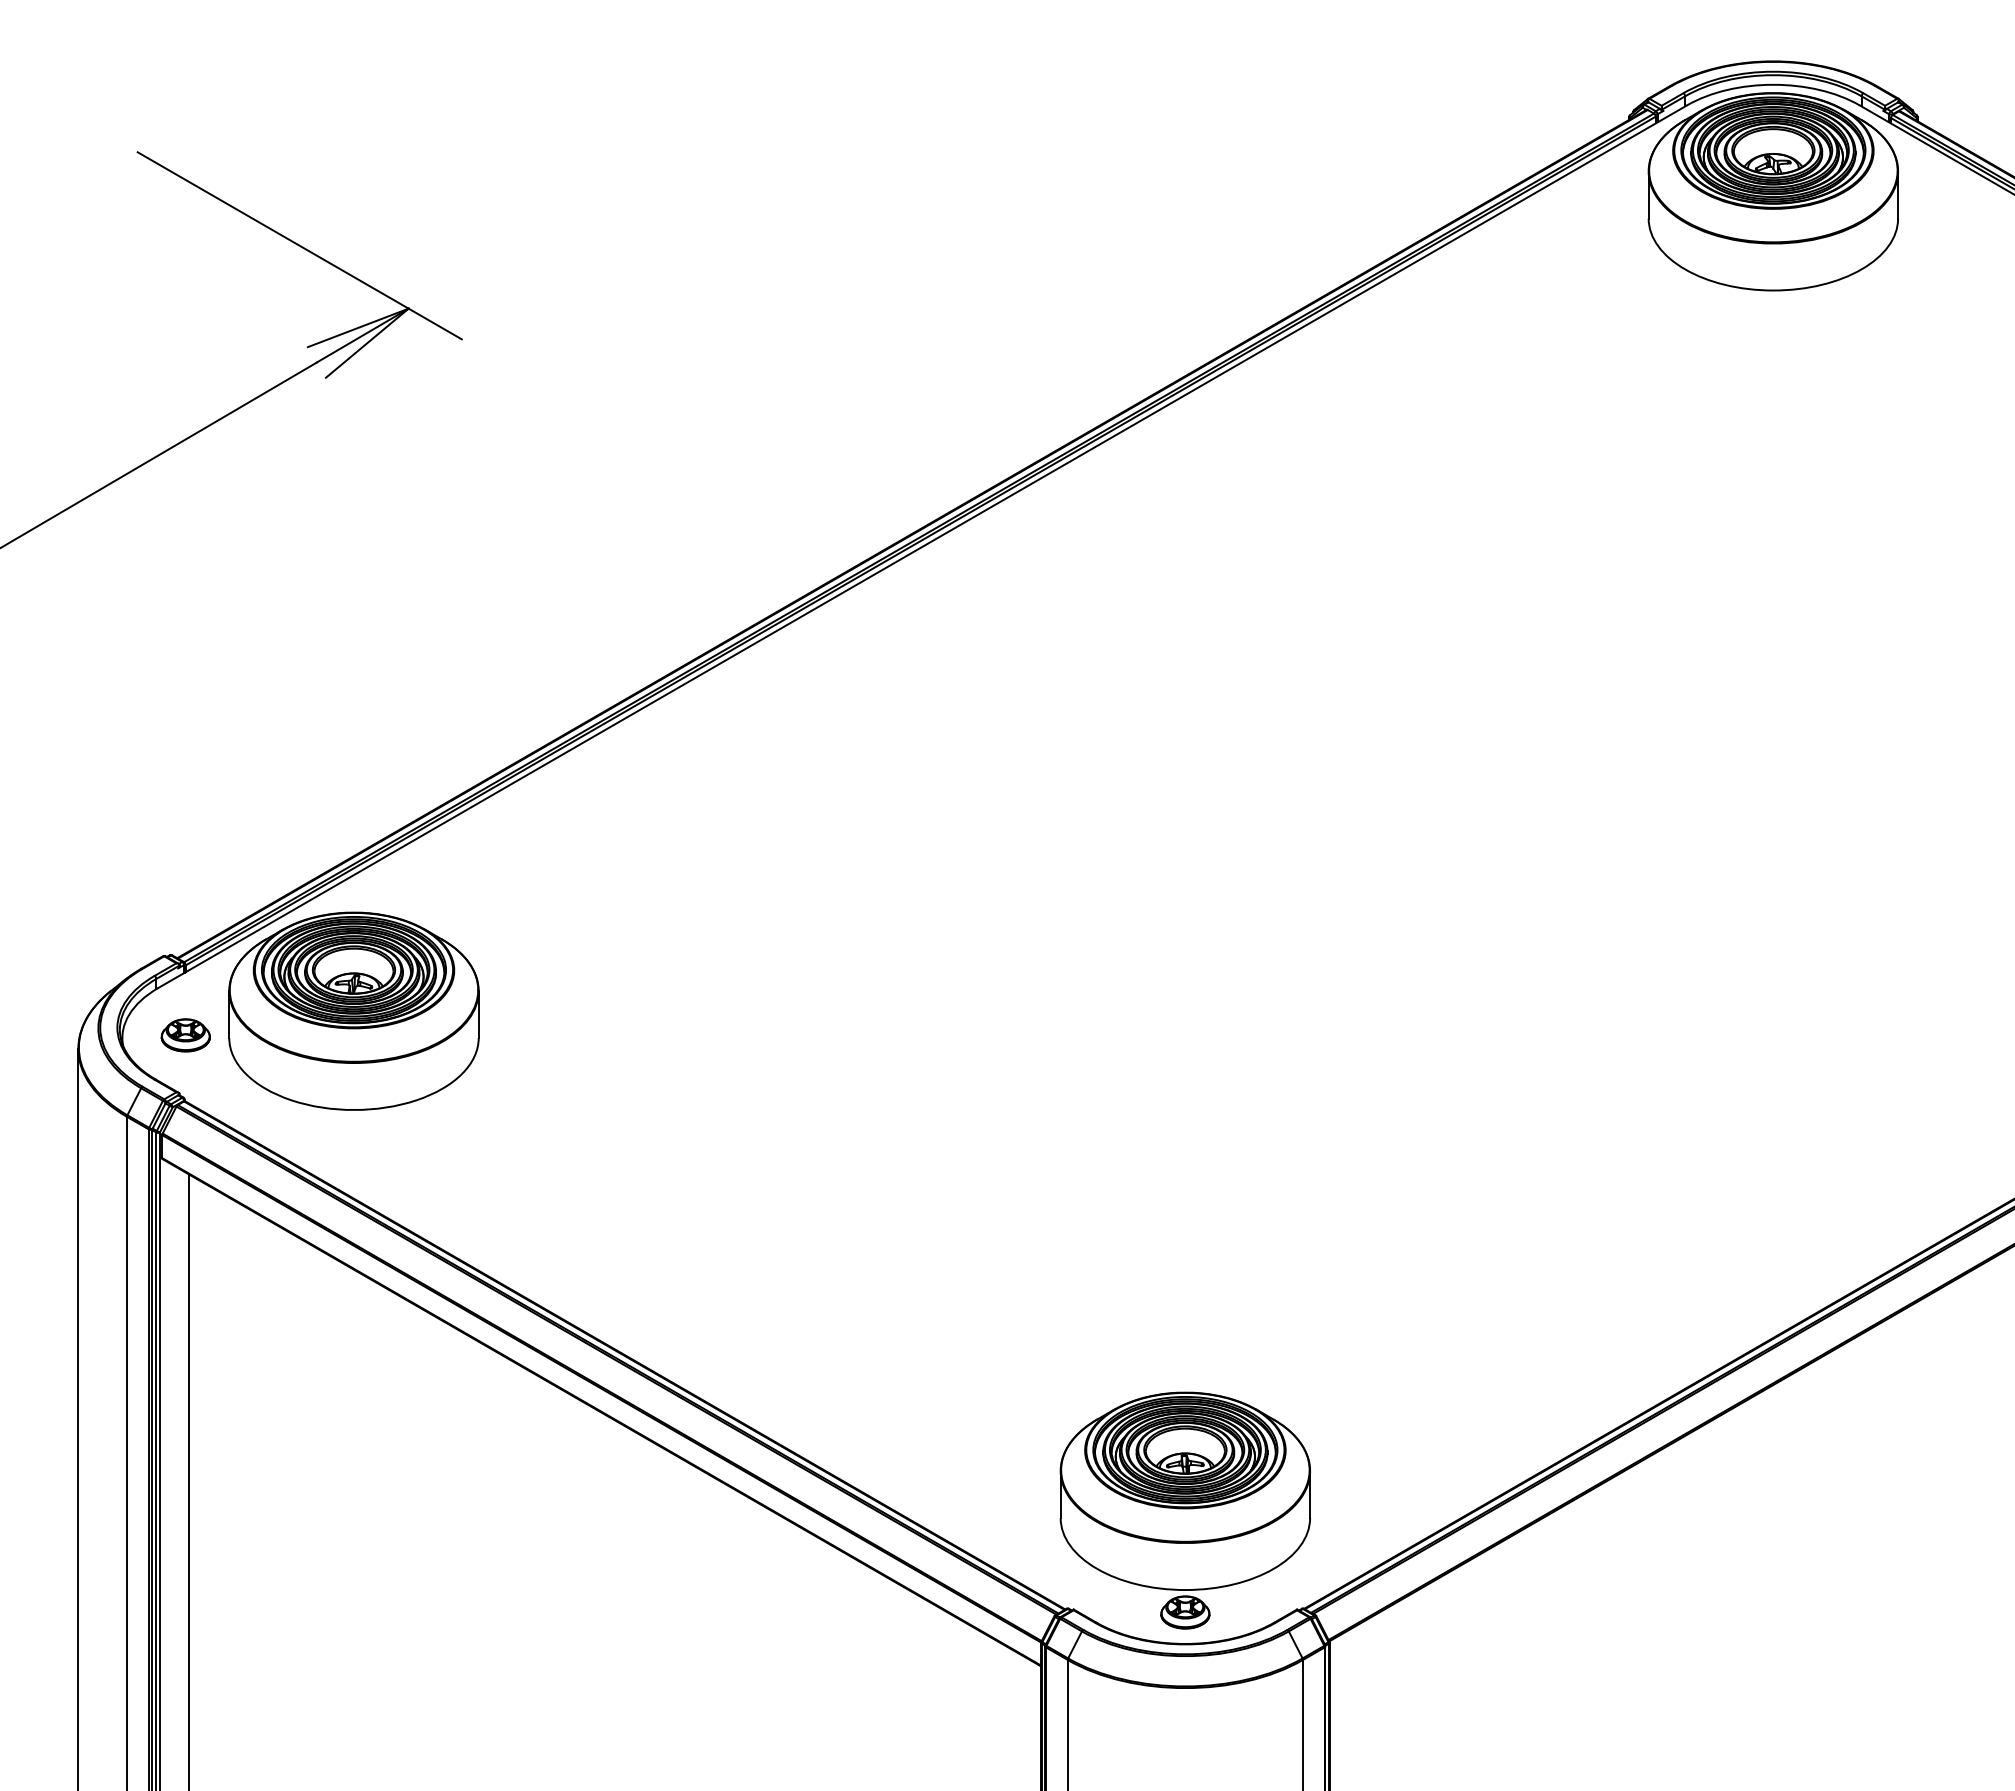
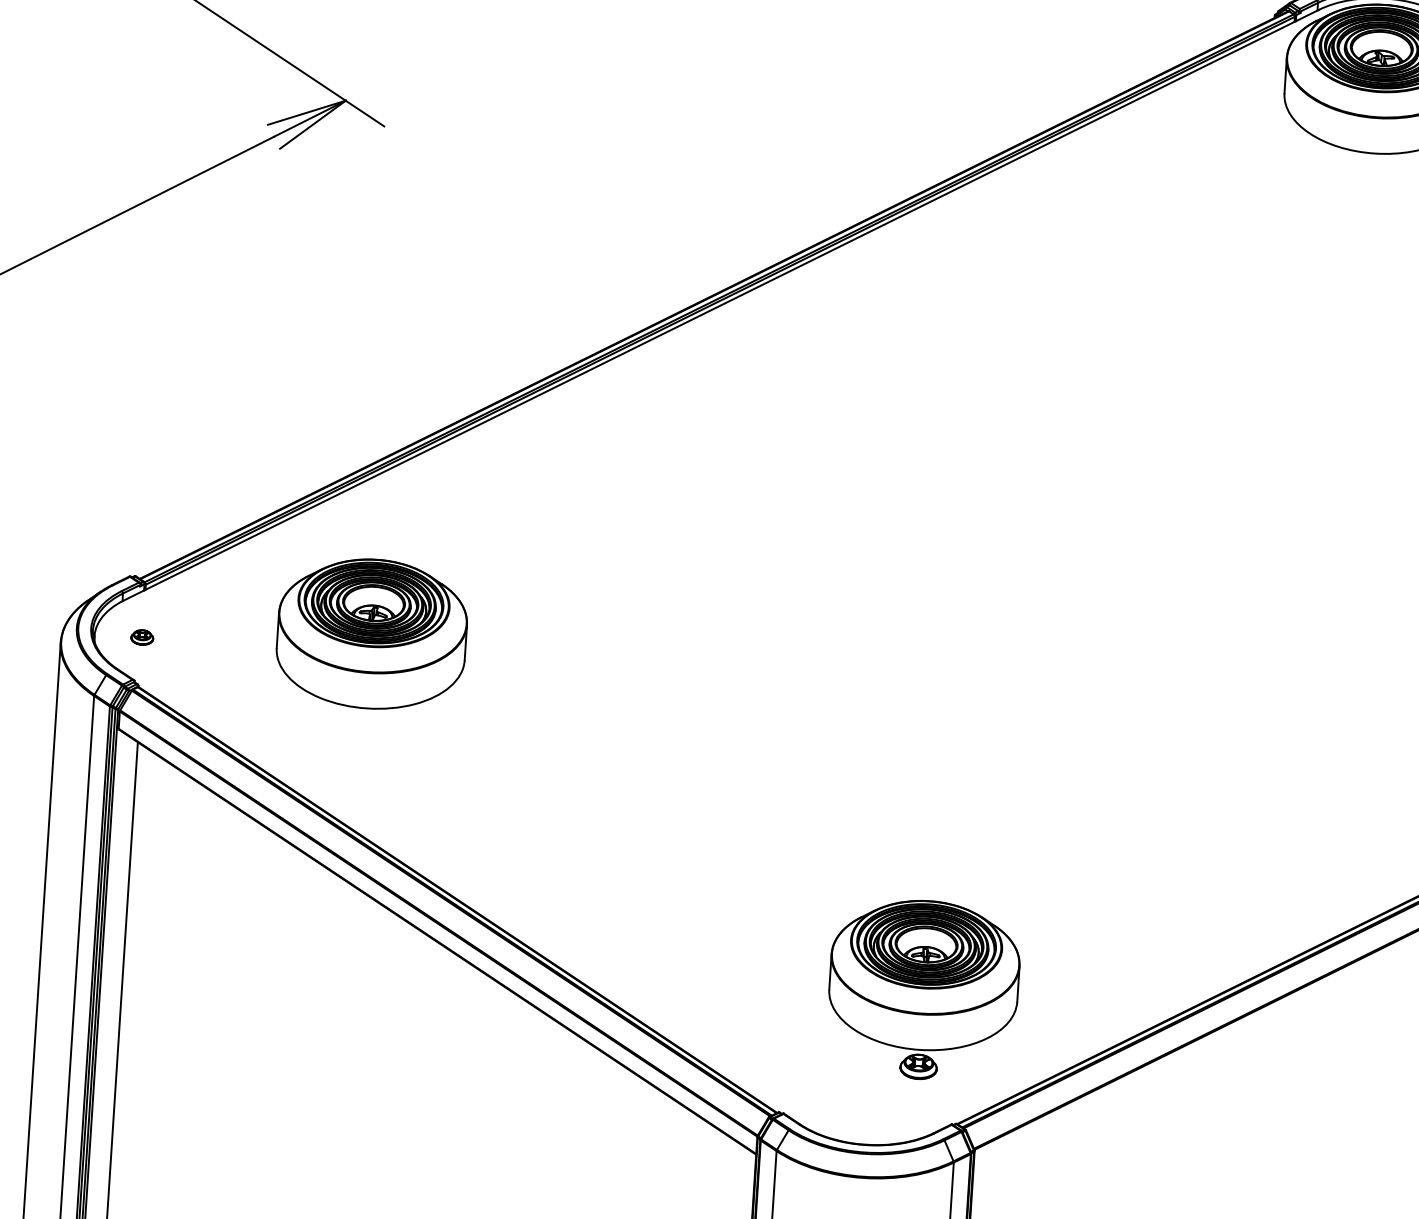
part: (353, 1010) -> (371, 633), moved
part: (185, 1035) -> (142, 637), size x0.6
part: (1184, 1510) -> (922, 989), moved

